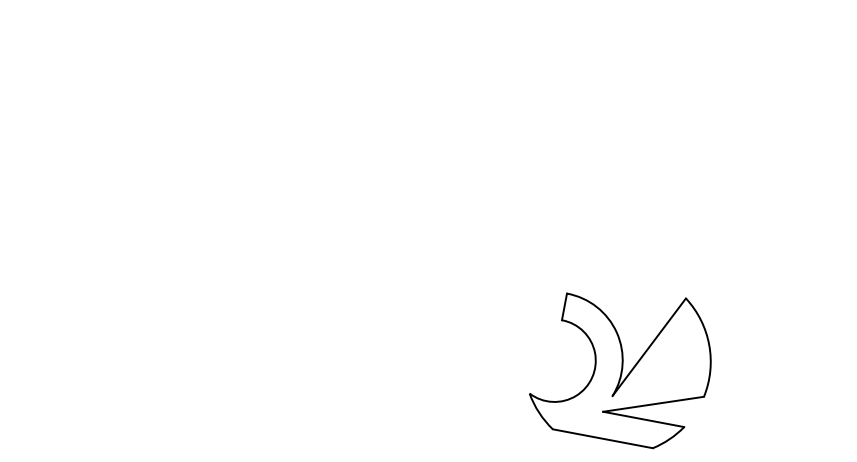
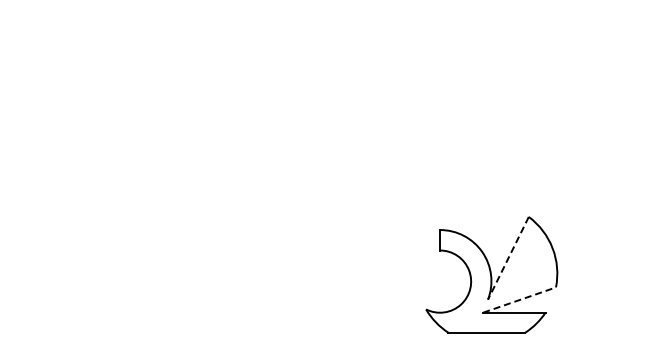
line: (649, 347) -> (508, 258), solid -> dashed
line: (654, 403) -> (520, 299), solid -> dashed

